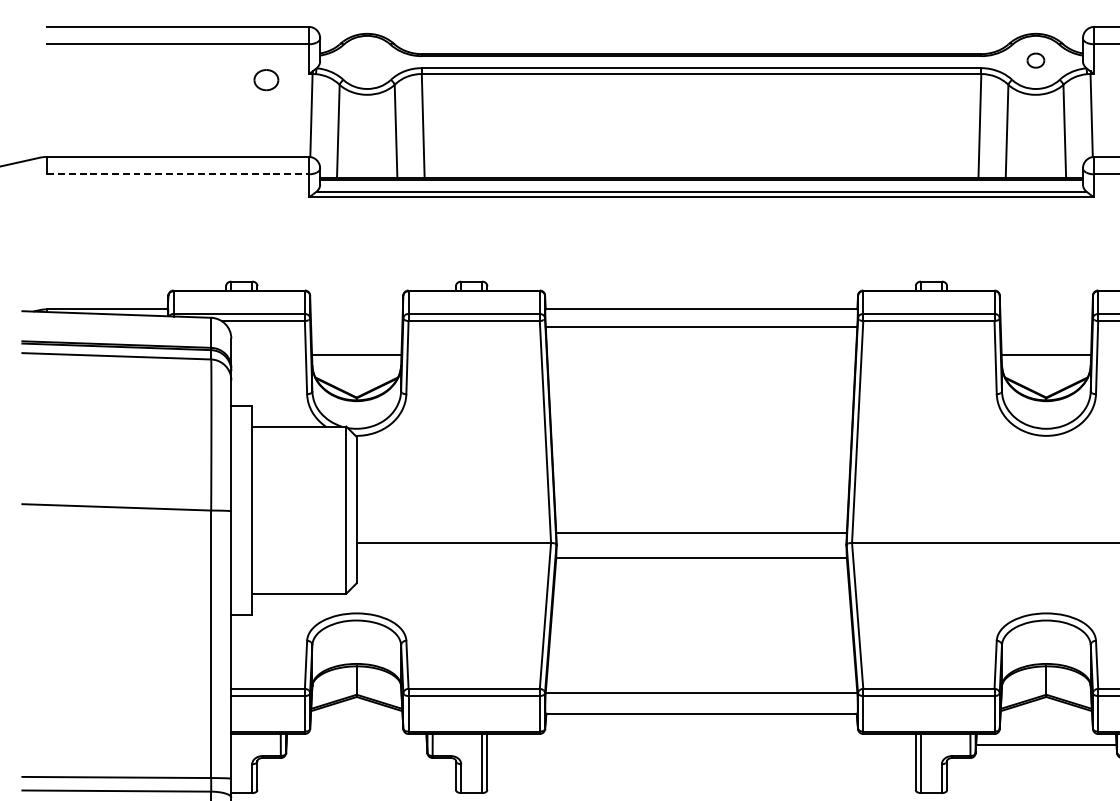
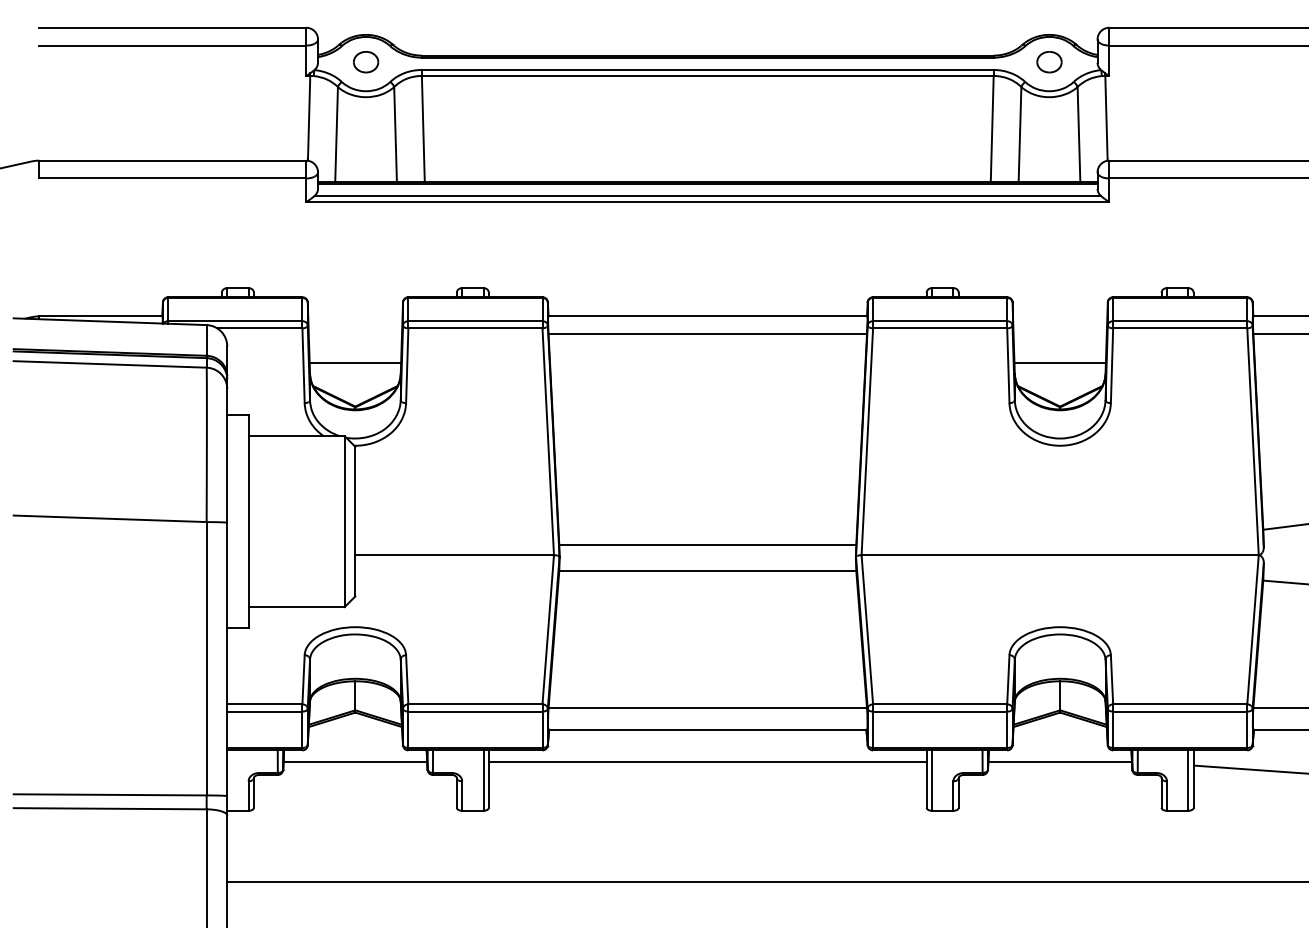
part: (1035, 60) -> (1049, 62), size x1.43
part: (266, 80) -> (366, 62), moved
line: (177, 174) -> (172, 178), dashed -> solid
line: (356, 745) -> (355, 762), added
line: (701, 745) -> (707, 762), added

